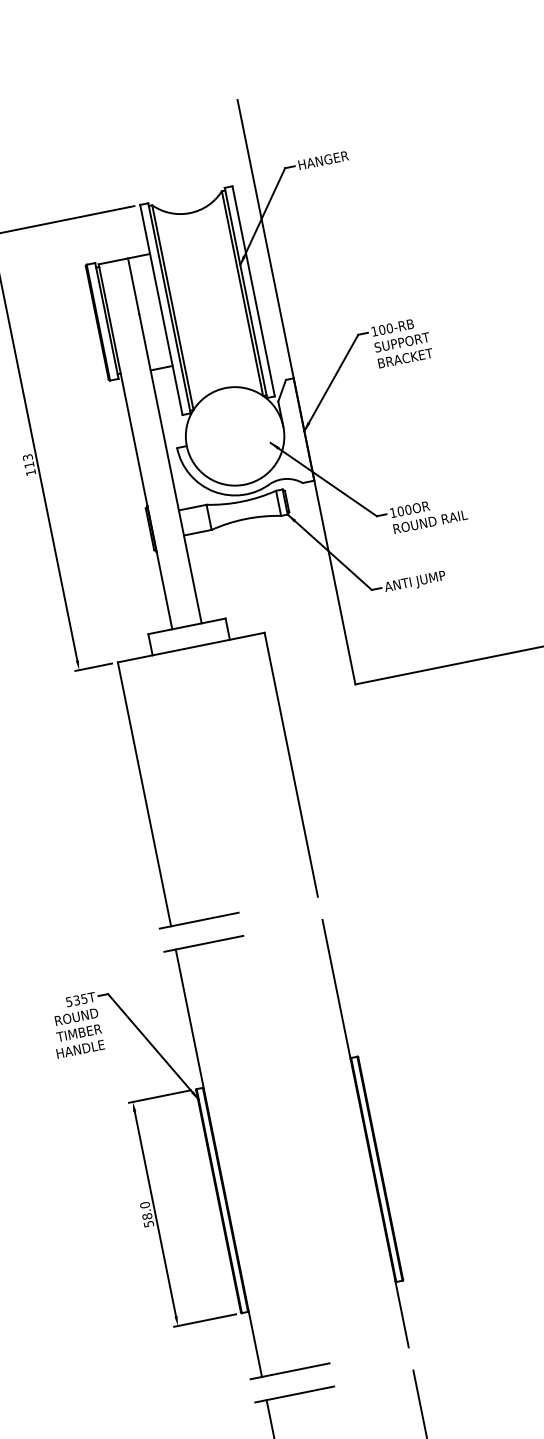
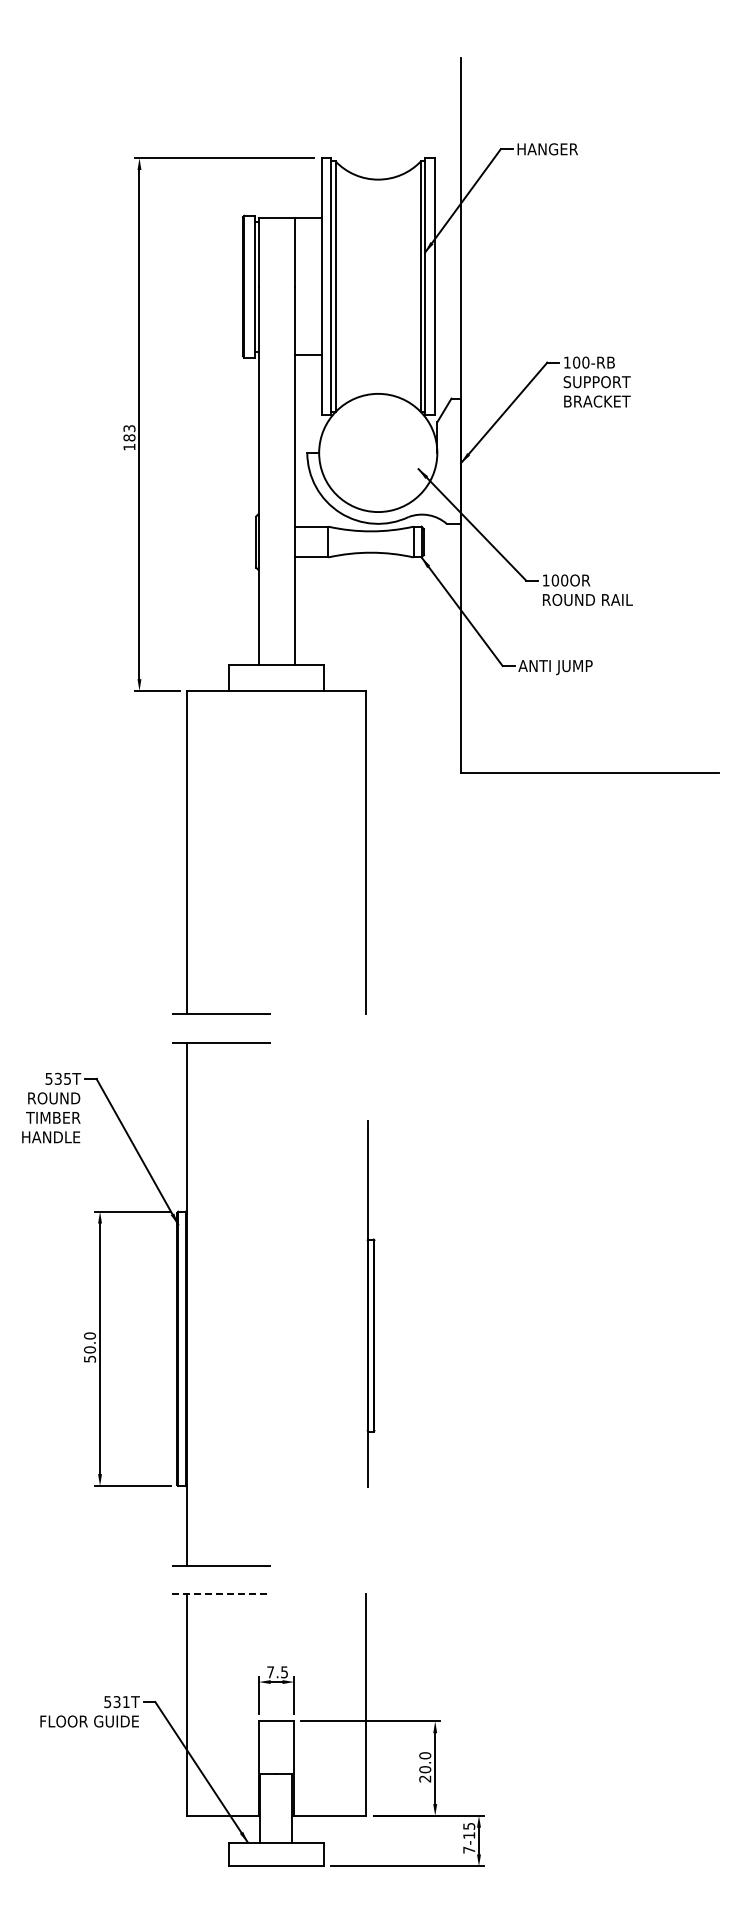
text: (29, 464) -> (129, 437), 113 -> 183
part: (369, 1133) -> (370, 1304), size x0.7
text: (146, 1216) -> (89, 1349), 58.0 -> 50.0
line: (295, 1394) -> (221, 1594), solid -> dashed

